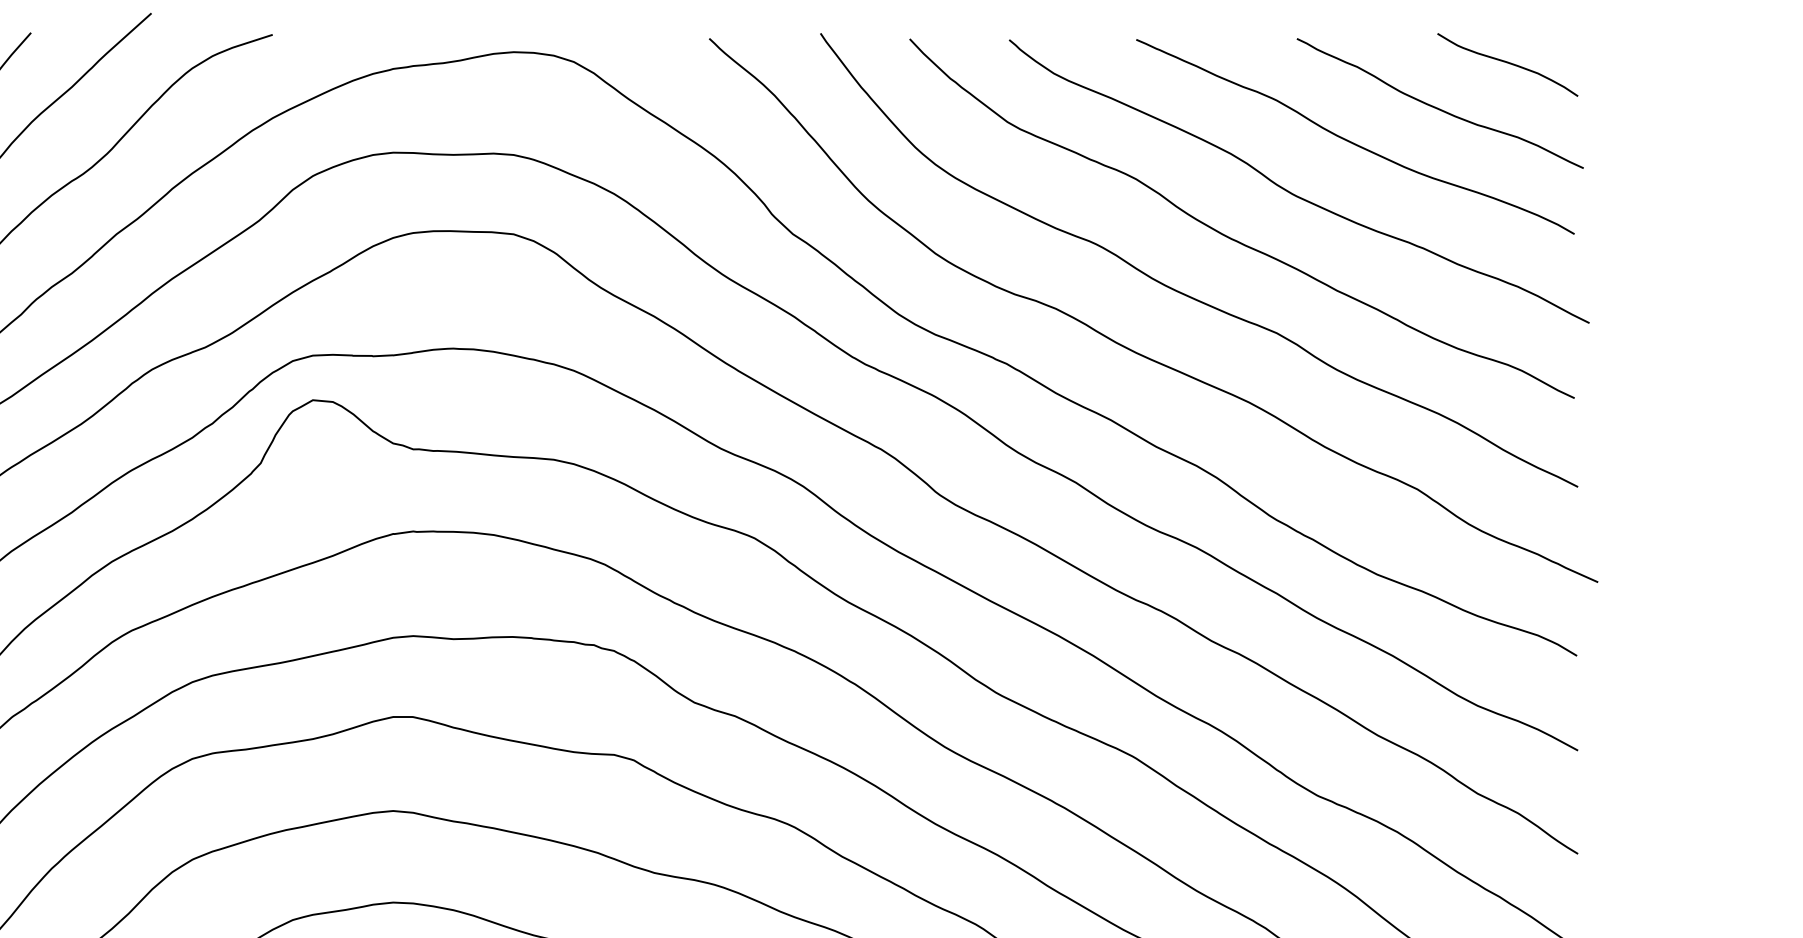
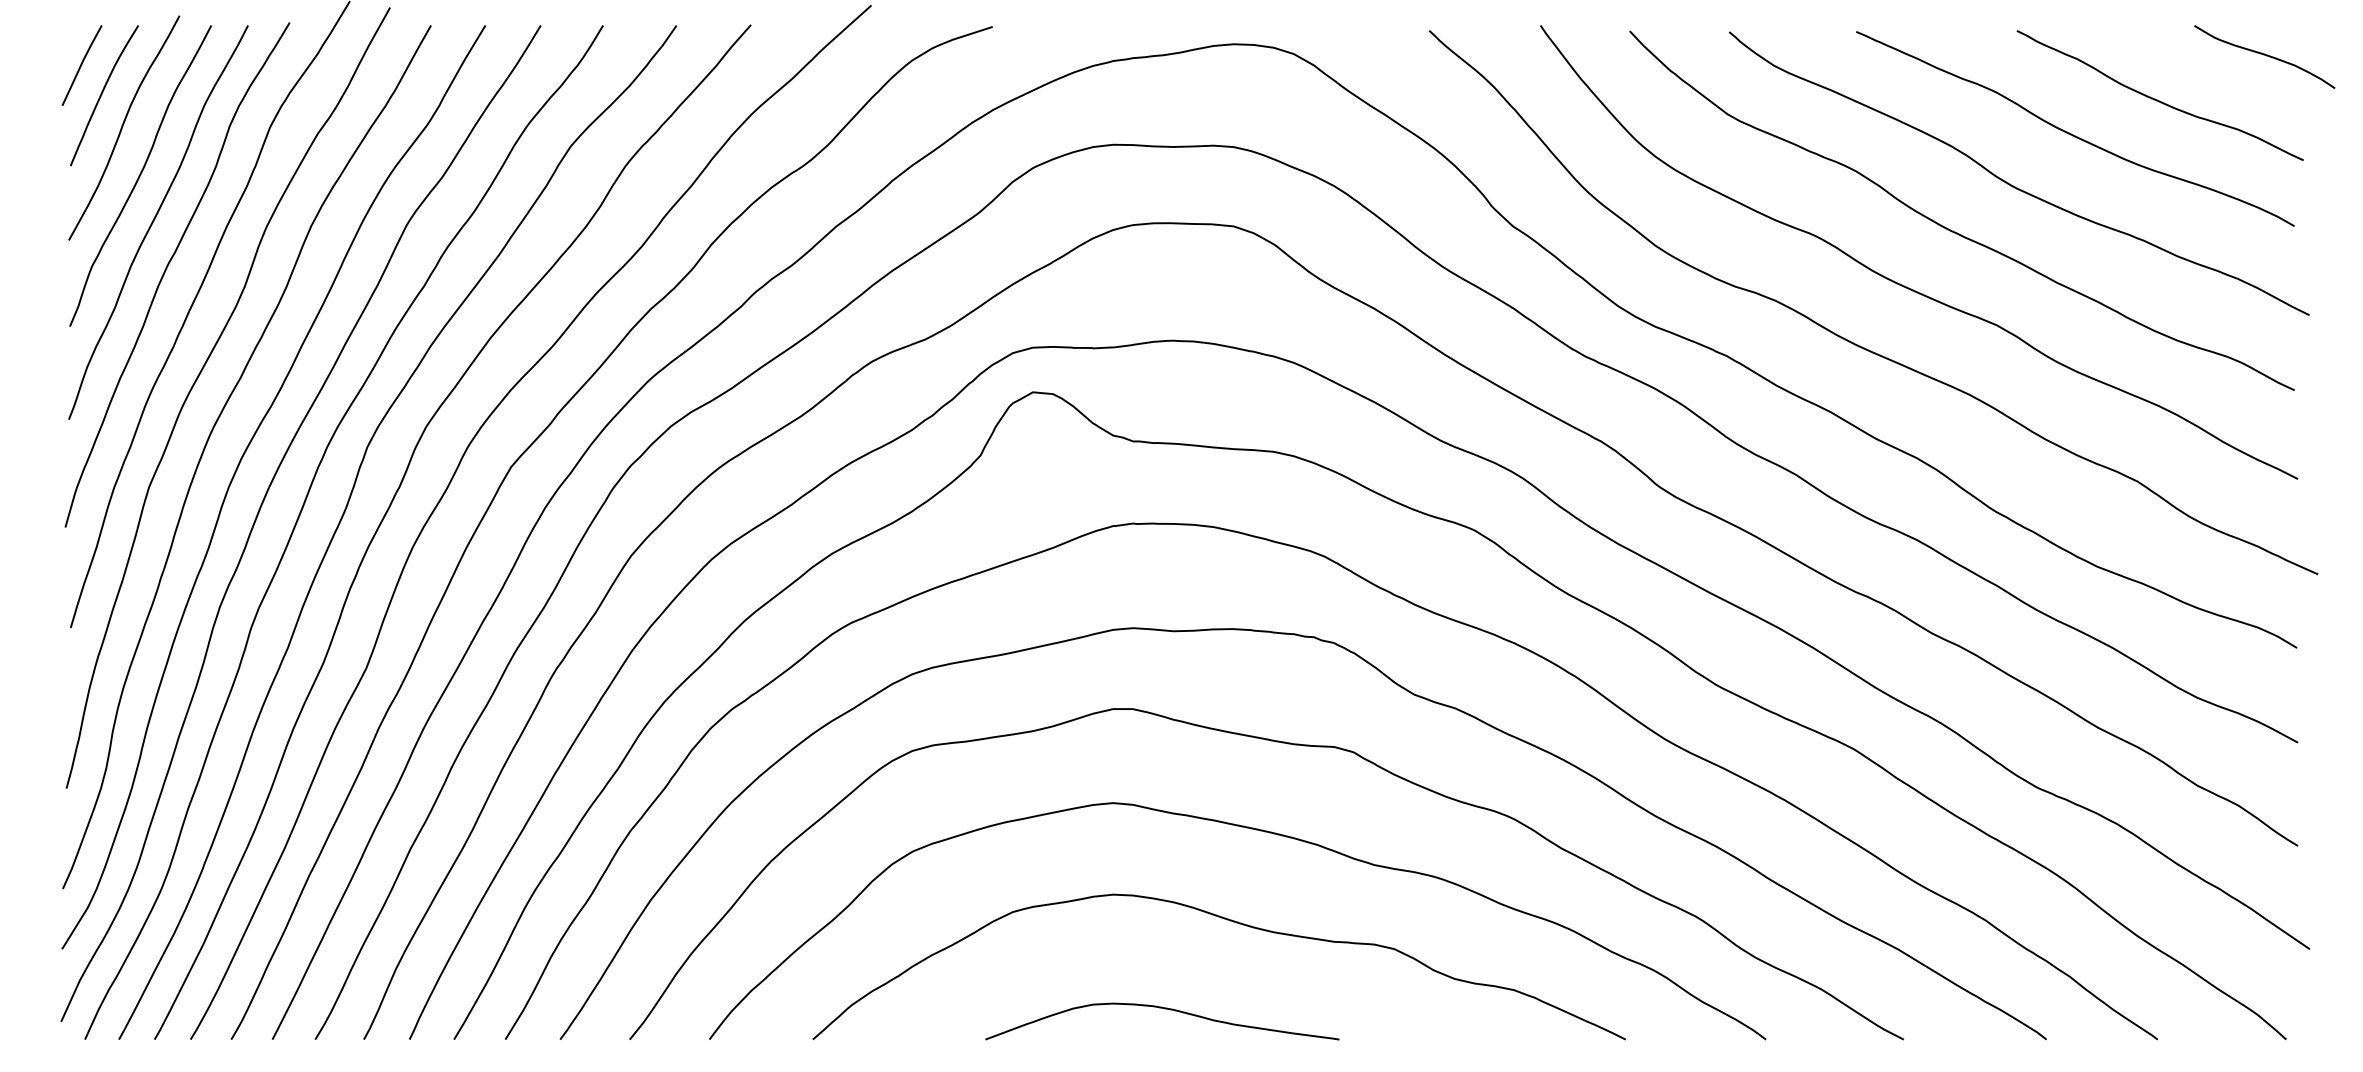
curve: (1507, 63) -> (2264, 55), moved

